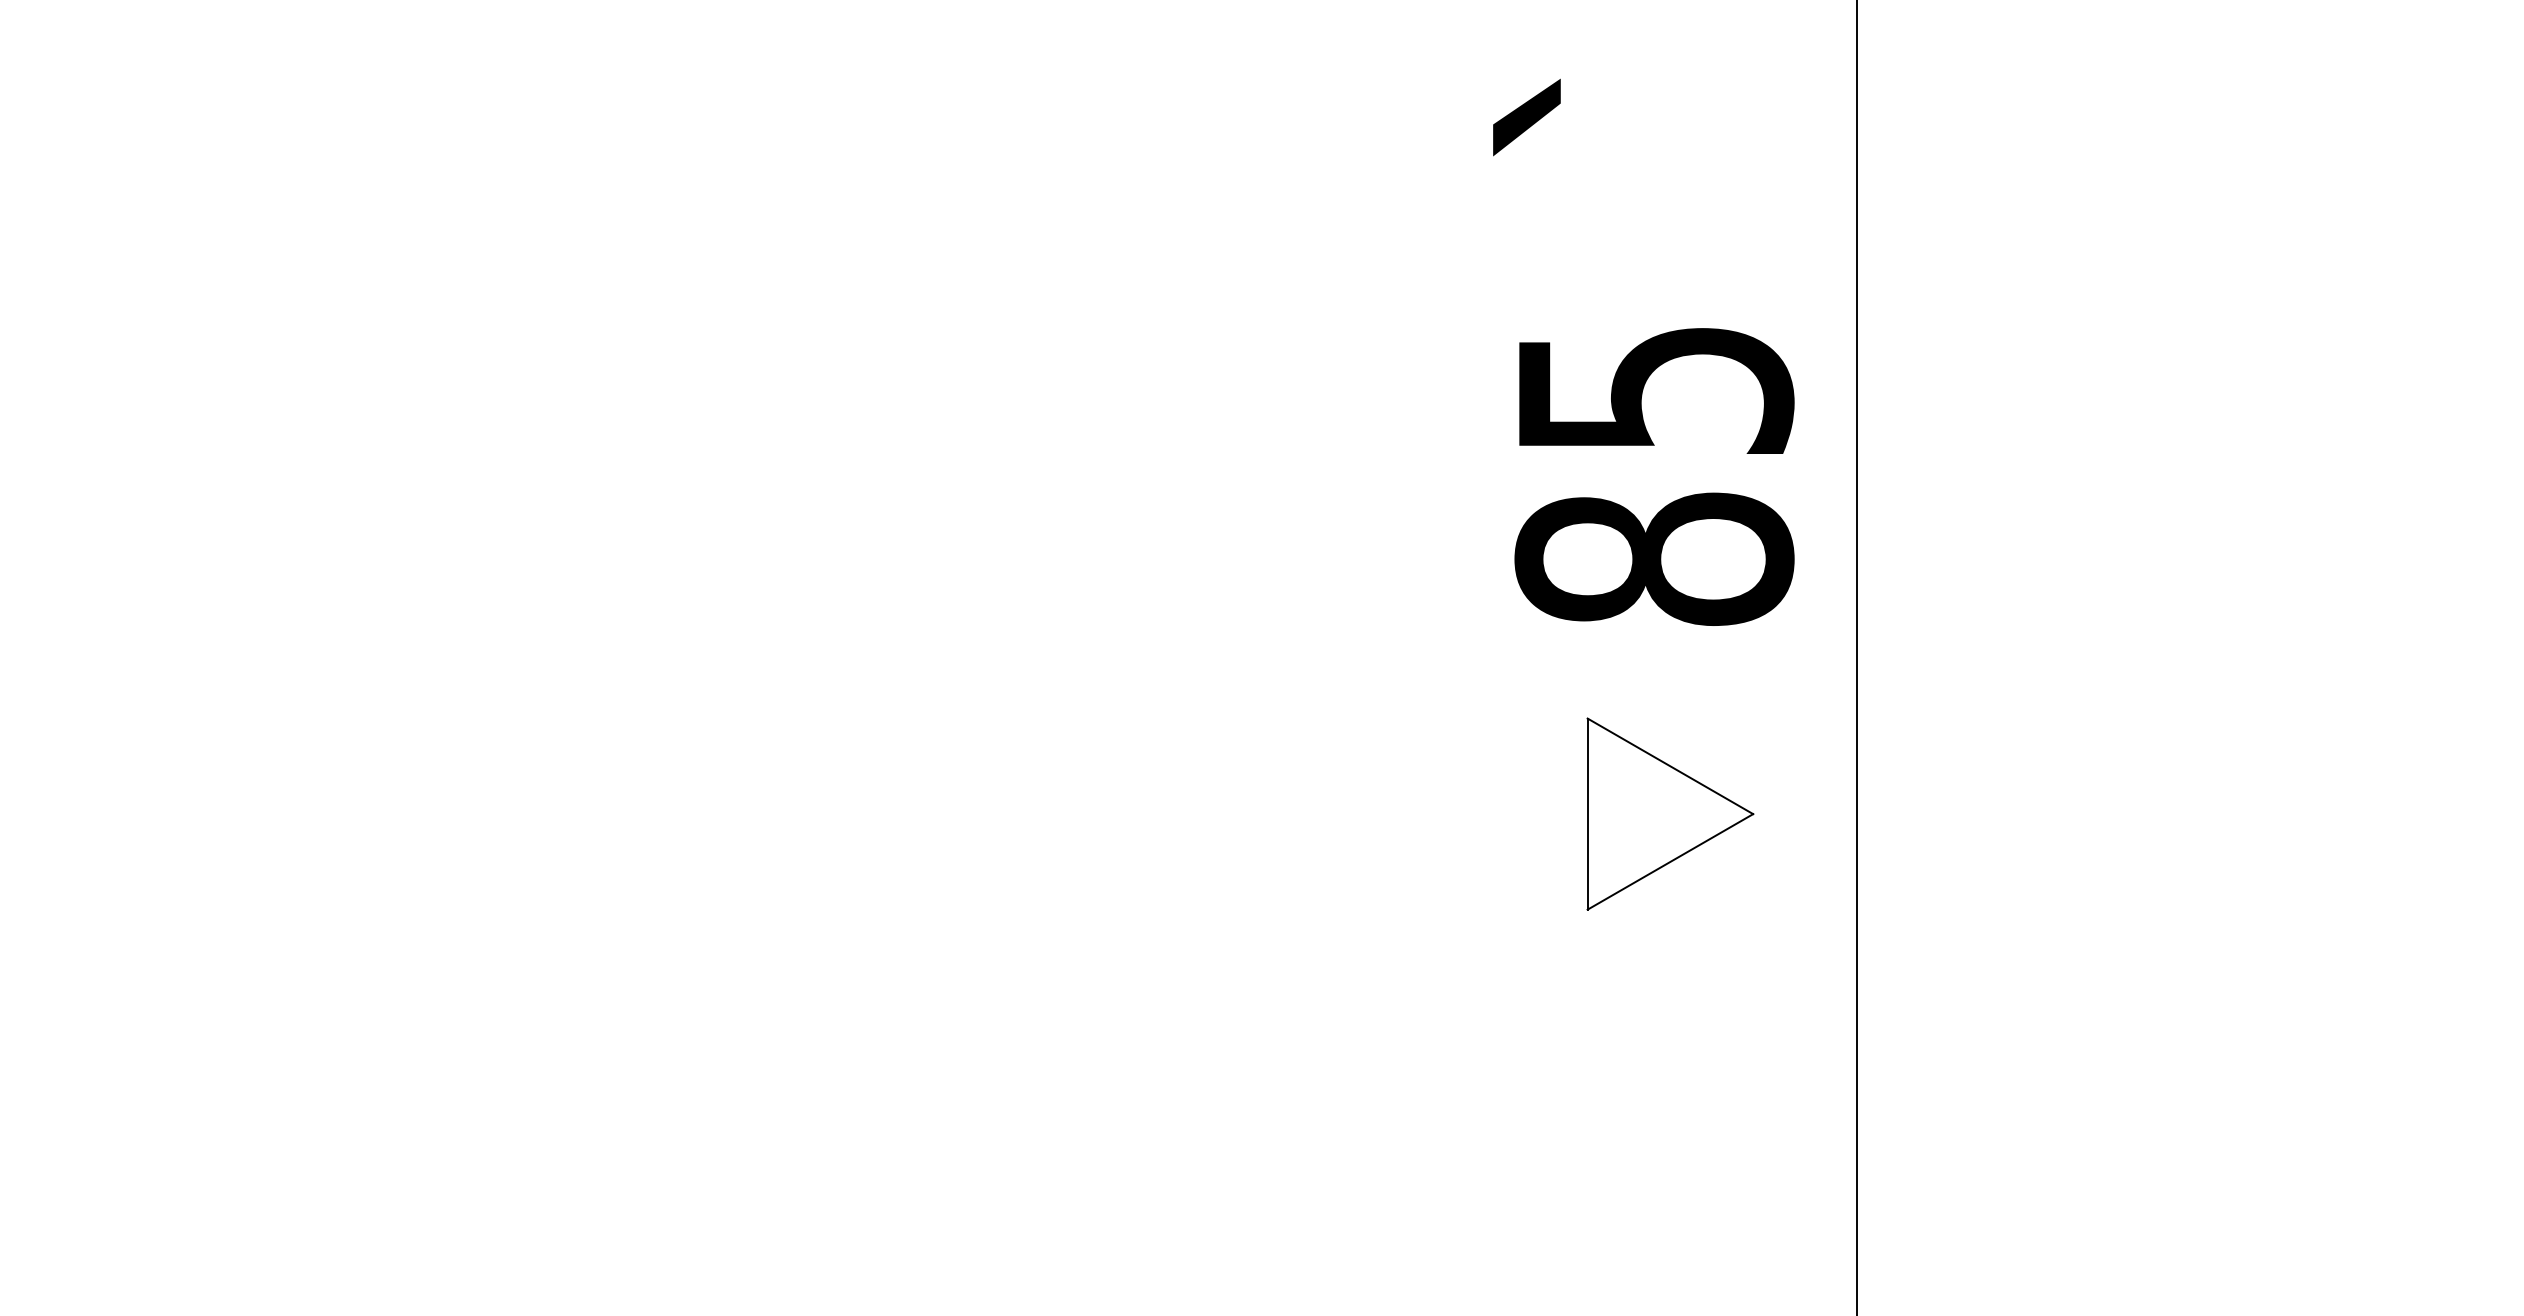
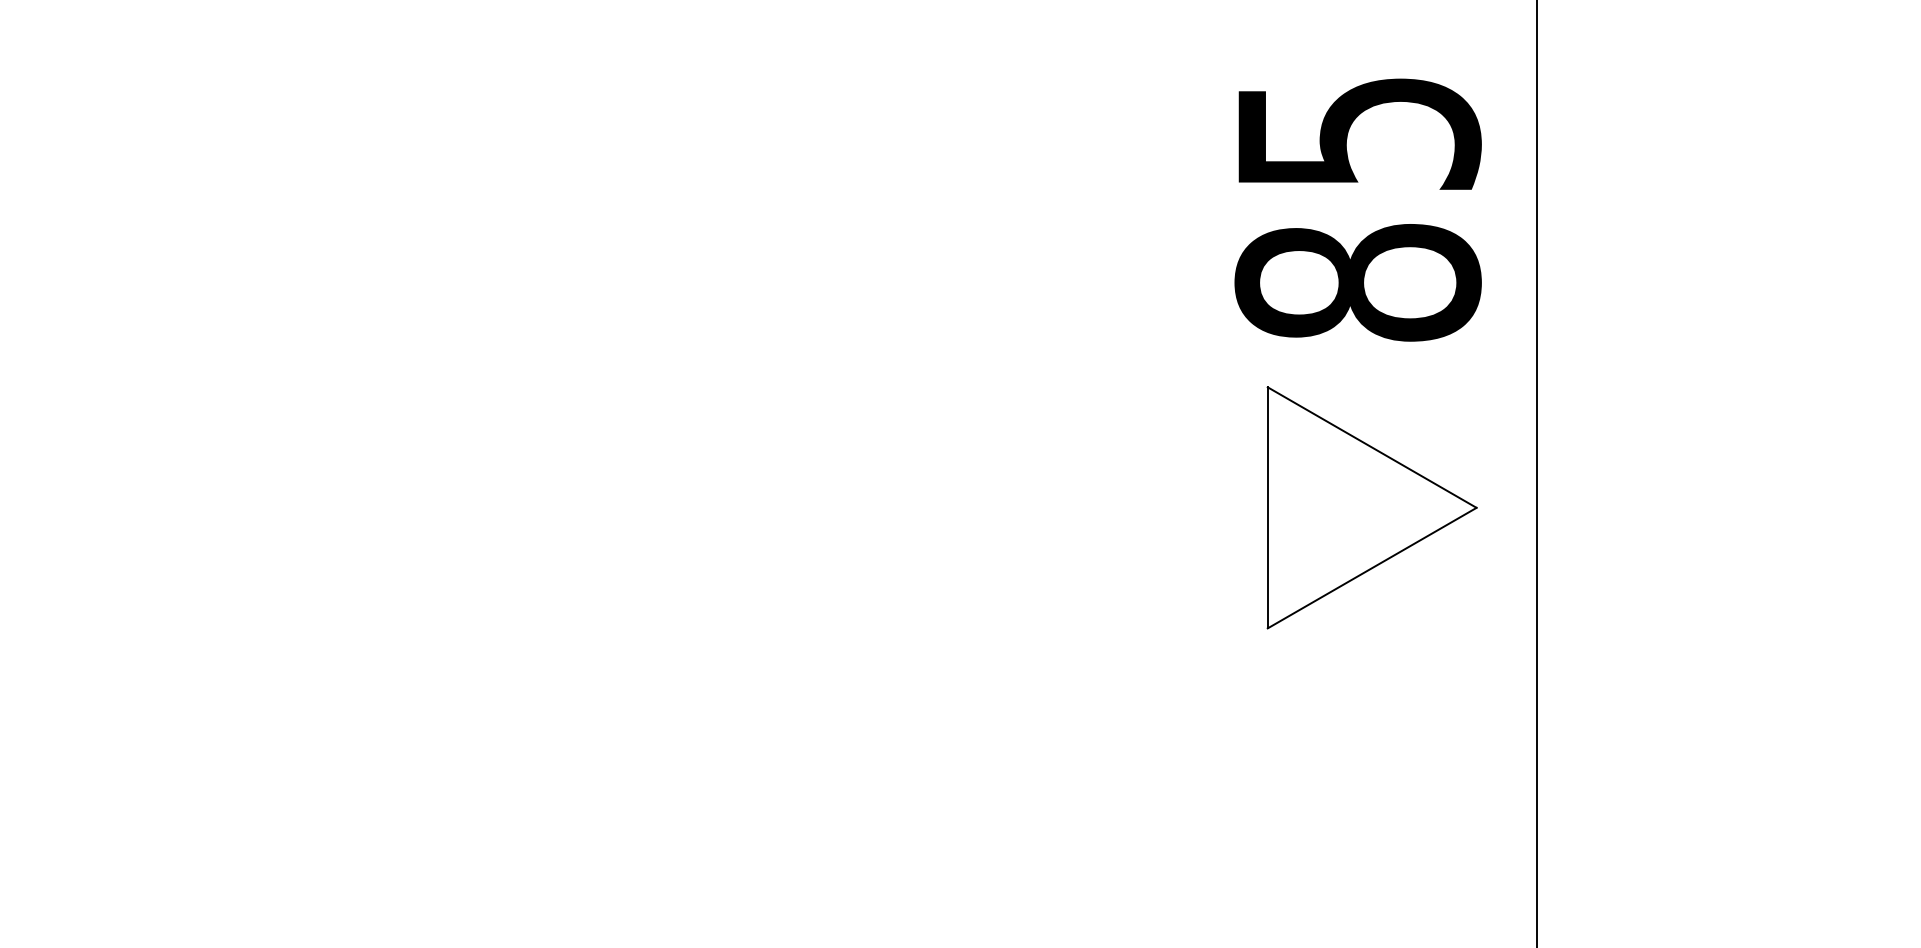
part: (1670, 813) -> (1372, 507), size x1.43

